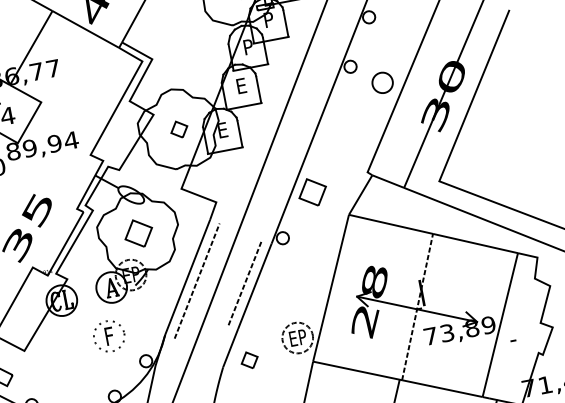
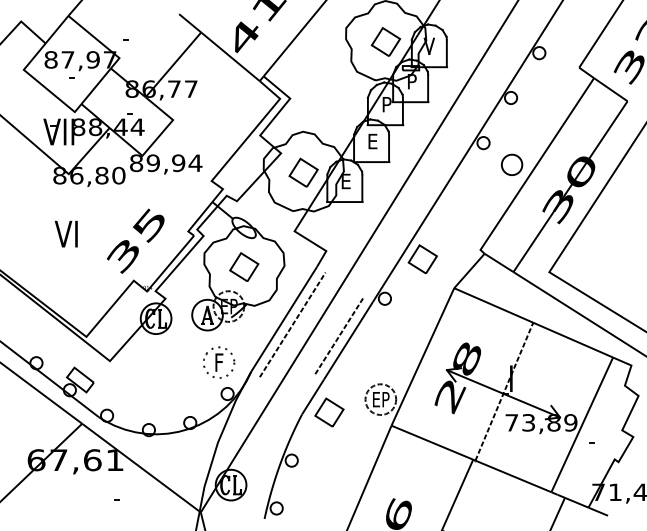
part: (179, 129) -> (303, 172), size x1.67
part: (109, 336) -> (219, 362), moved
part: (249, 360) -> (329, 412), size x1.67

